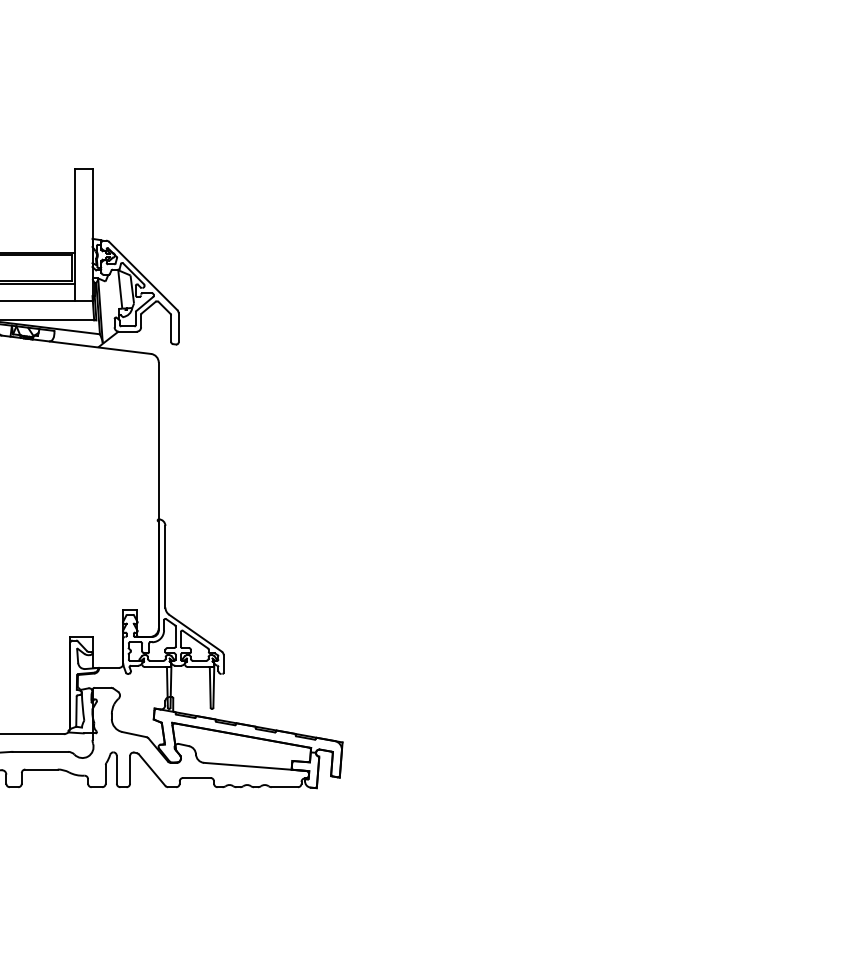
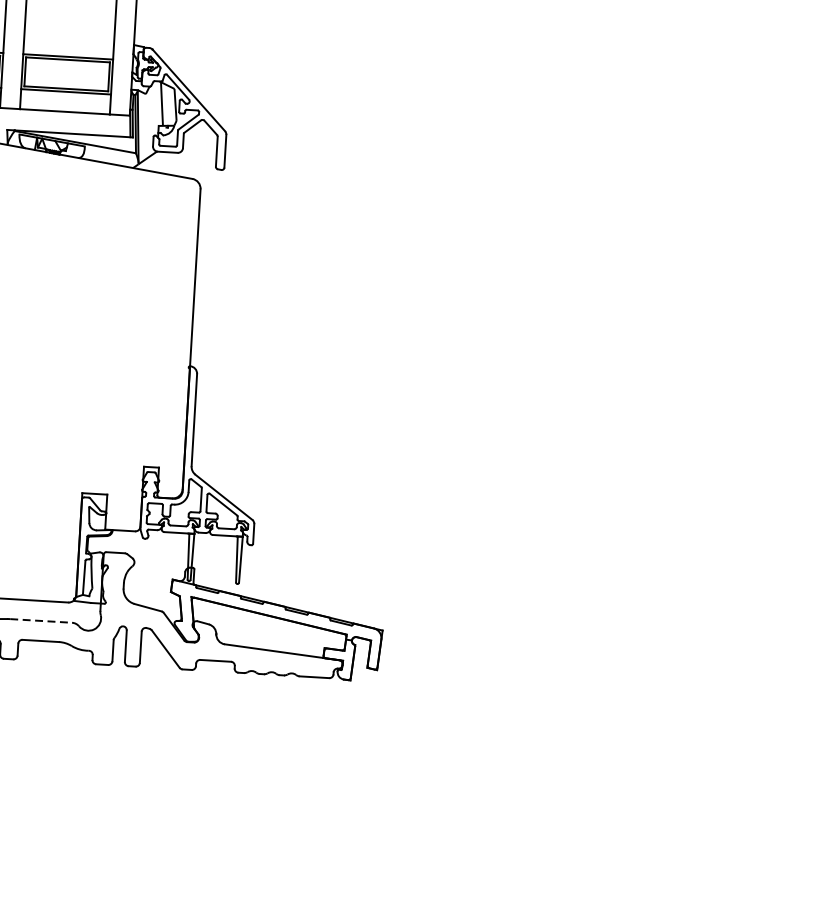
line: (41, 751) -> (41, 620), solid -> dashed

